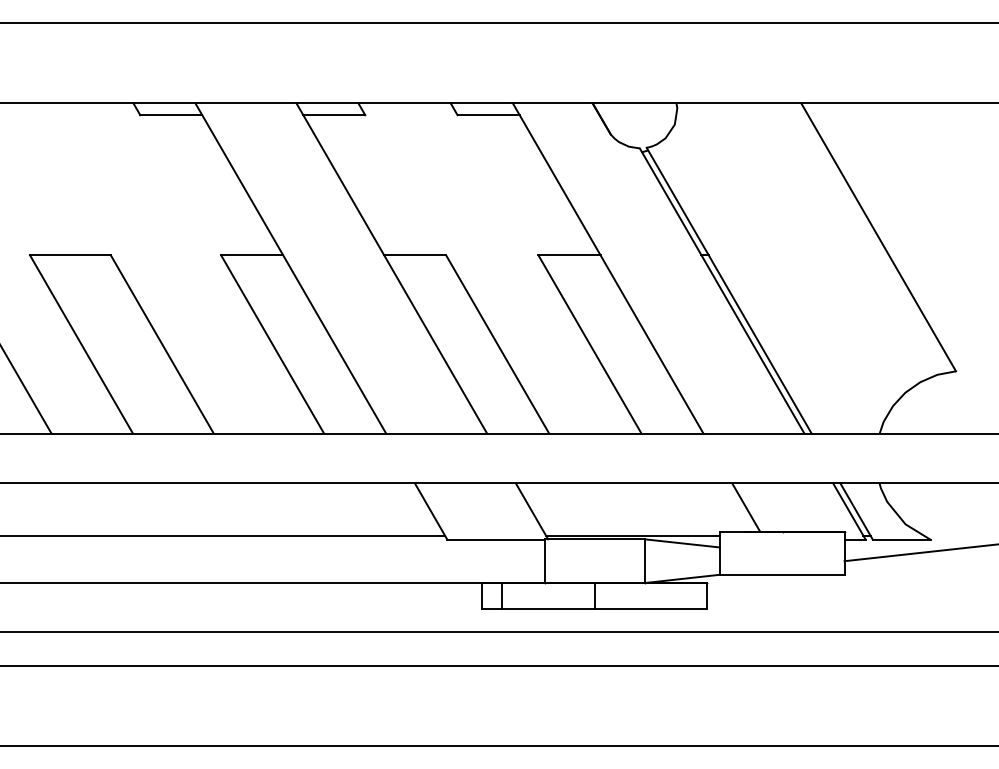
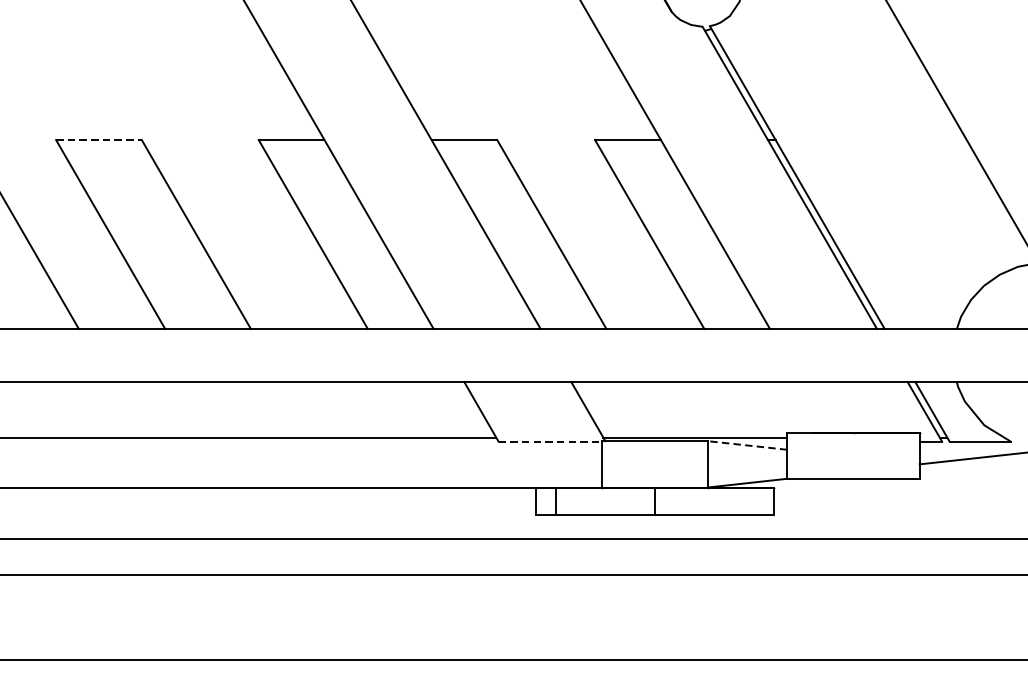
line: (70, 255) -> (99, 140), solid -> dashed
line: (746, 507) -> (815, 407), removed
line: (496, 539) -> (550, 441), solid -> dashed
line: (682, 543) -> (747, 445), solid -> dashed

